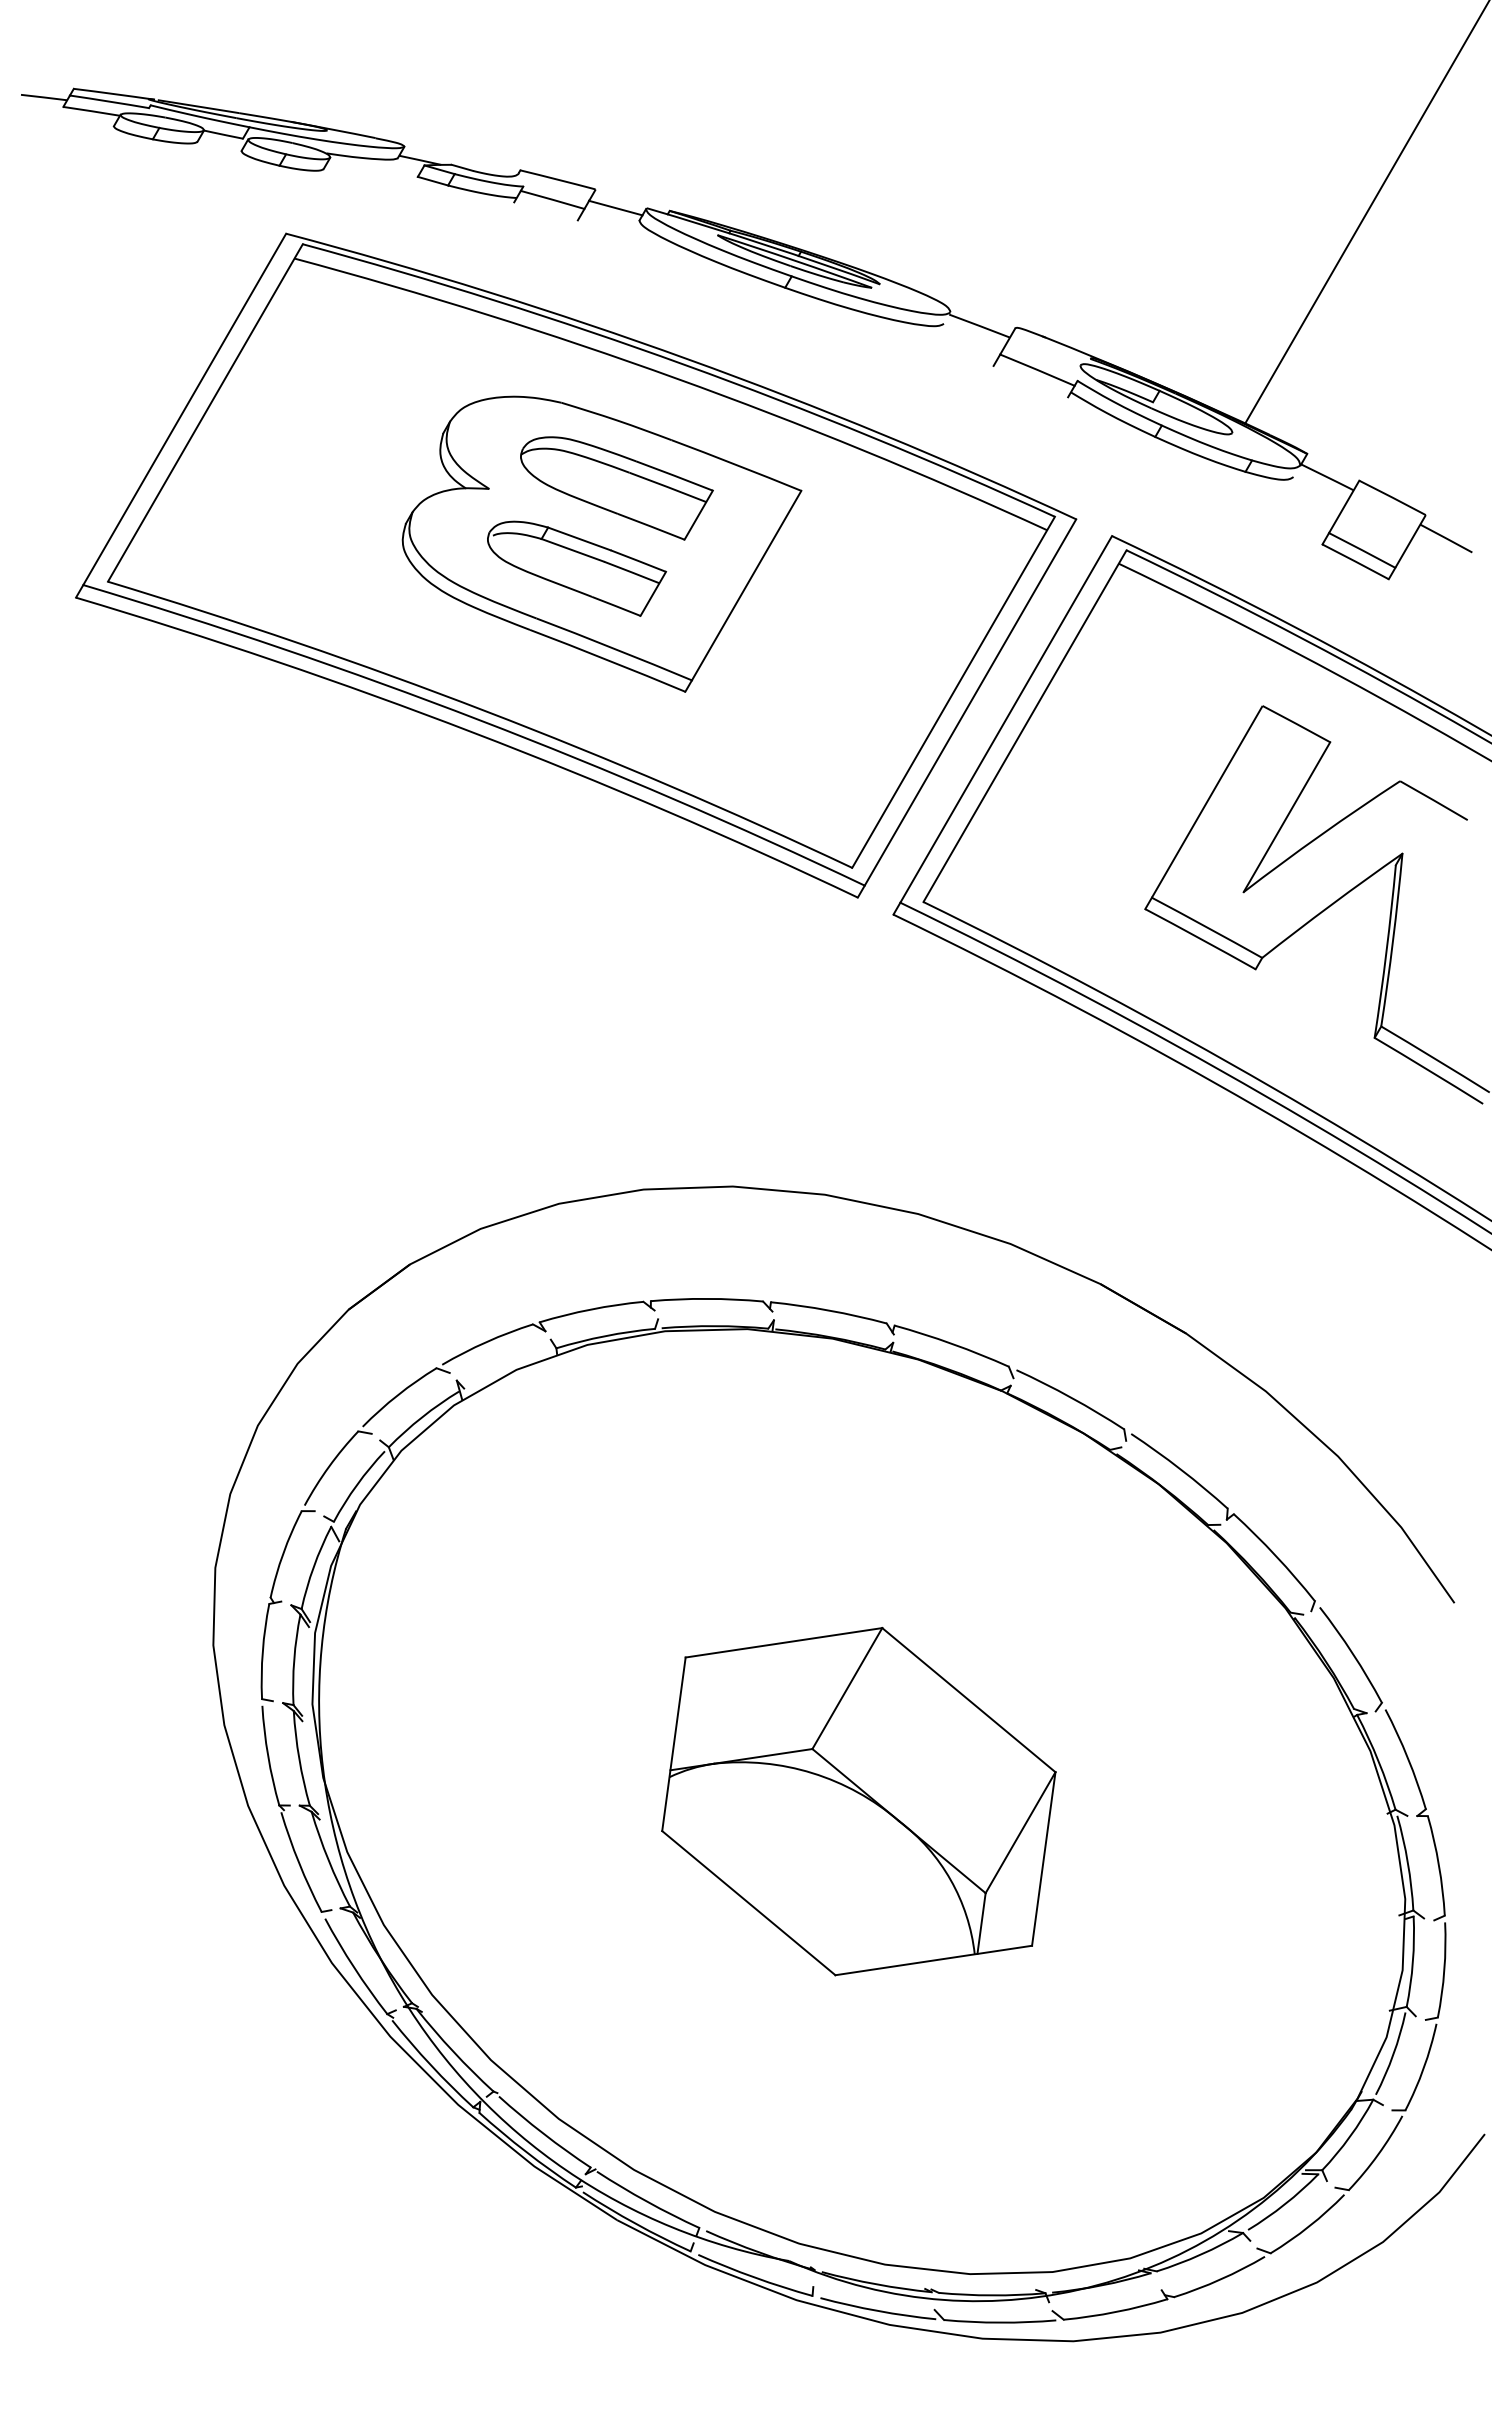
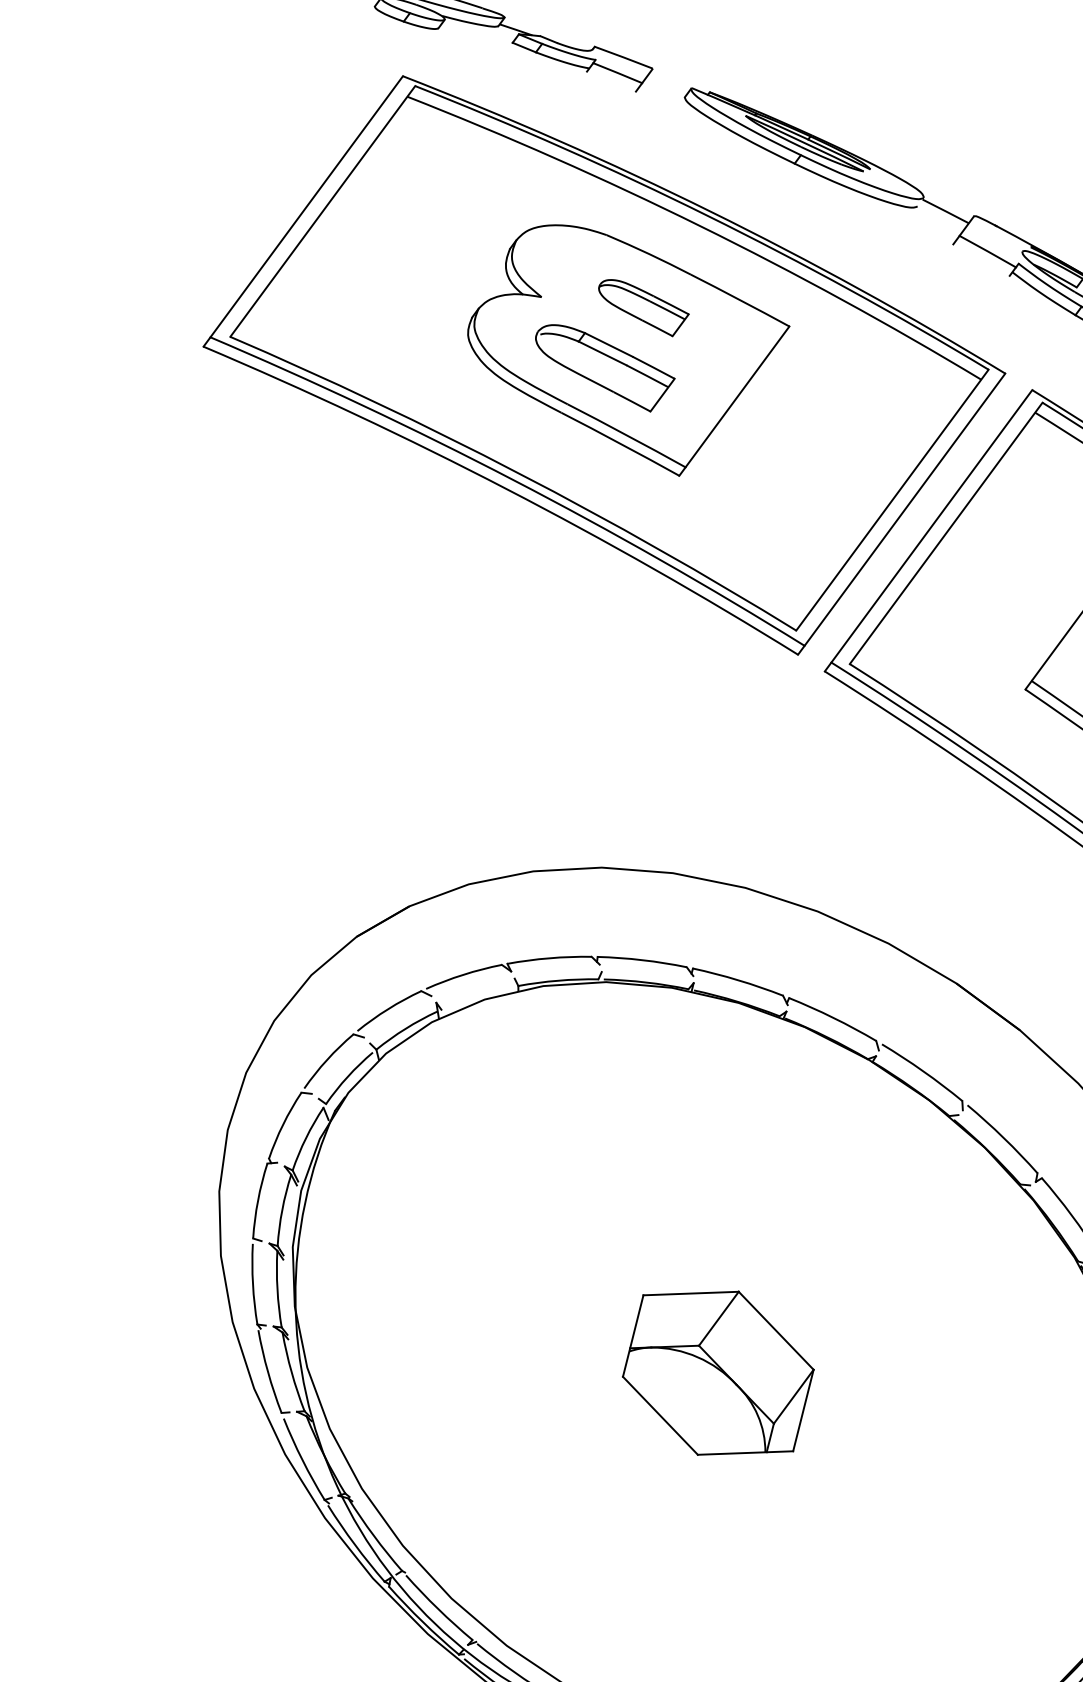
line: (615, 207) -> (666, 84), removed
part: (616, 488) -> (642, 308), size x0.6
part: (858, 1801) -> (718, 1373), size x0.6

